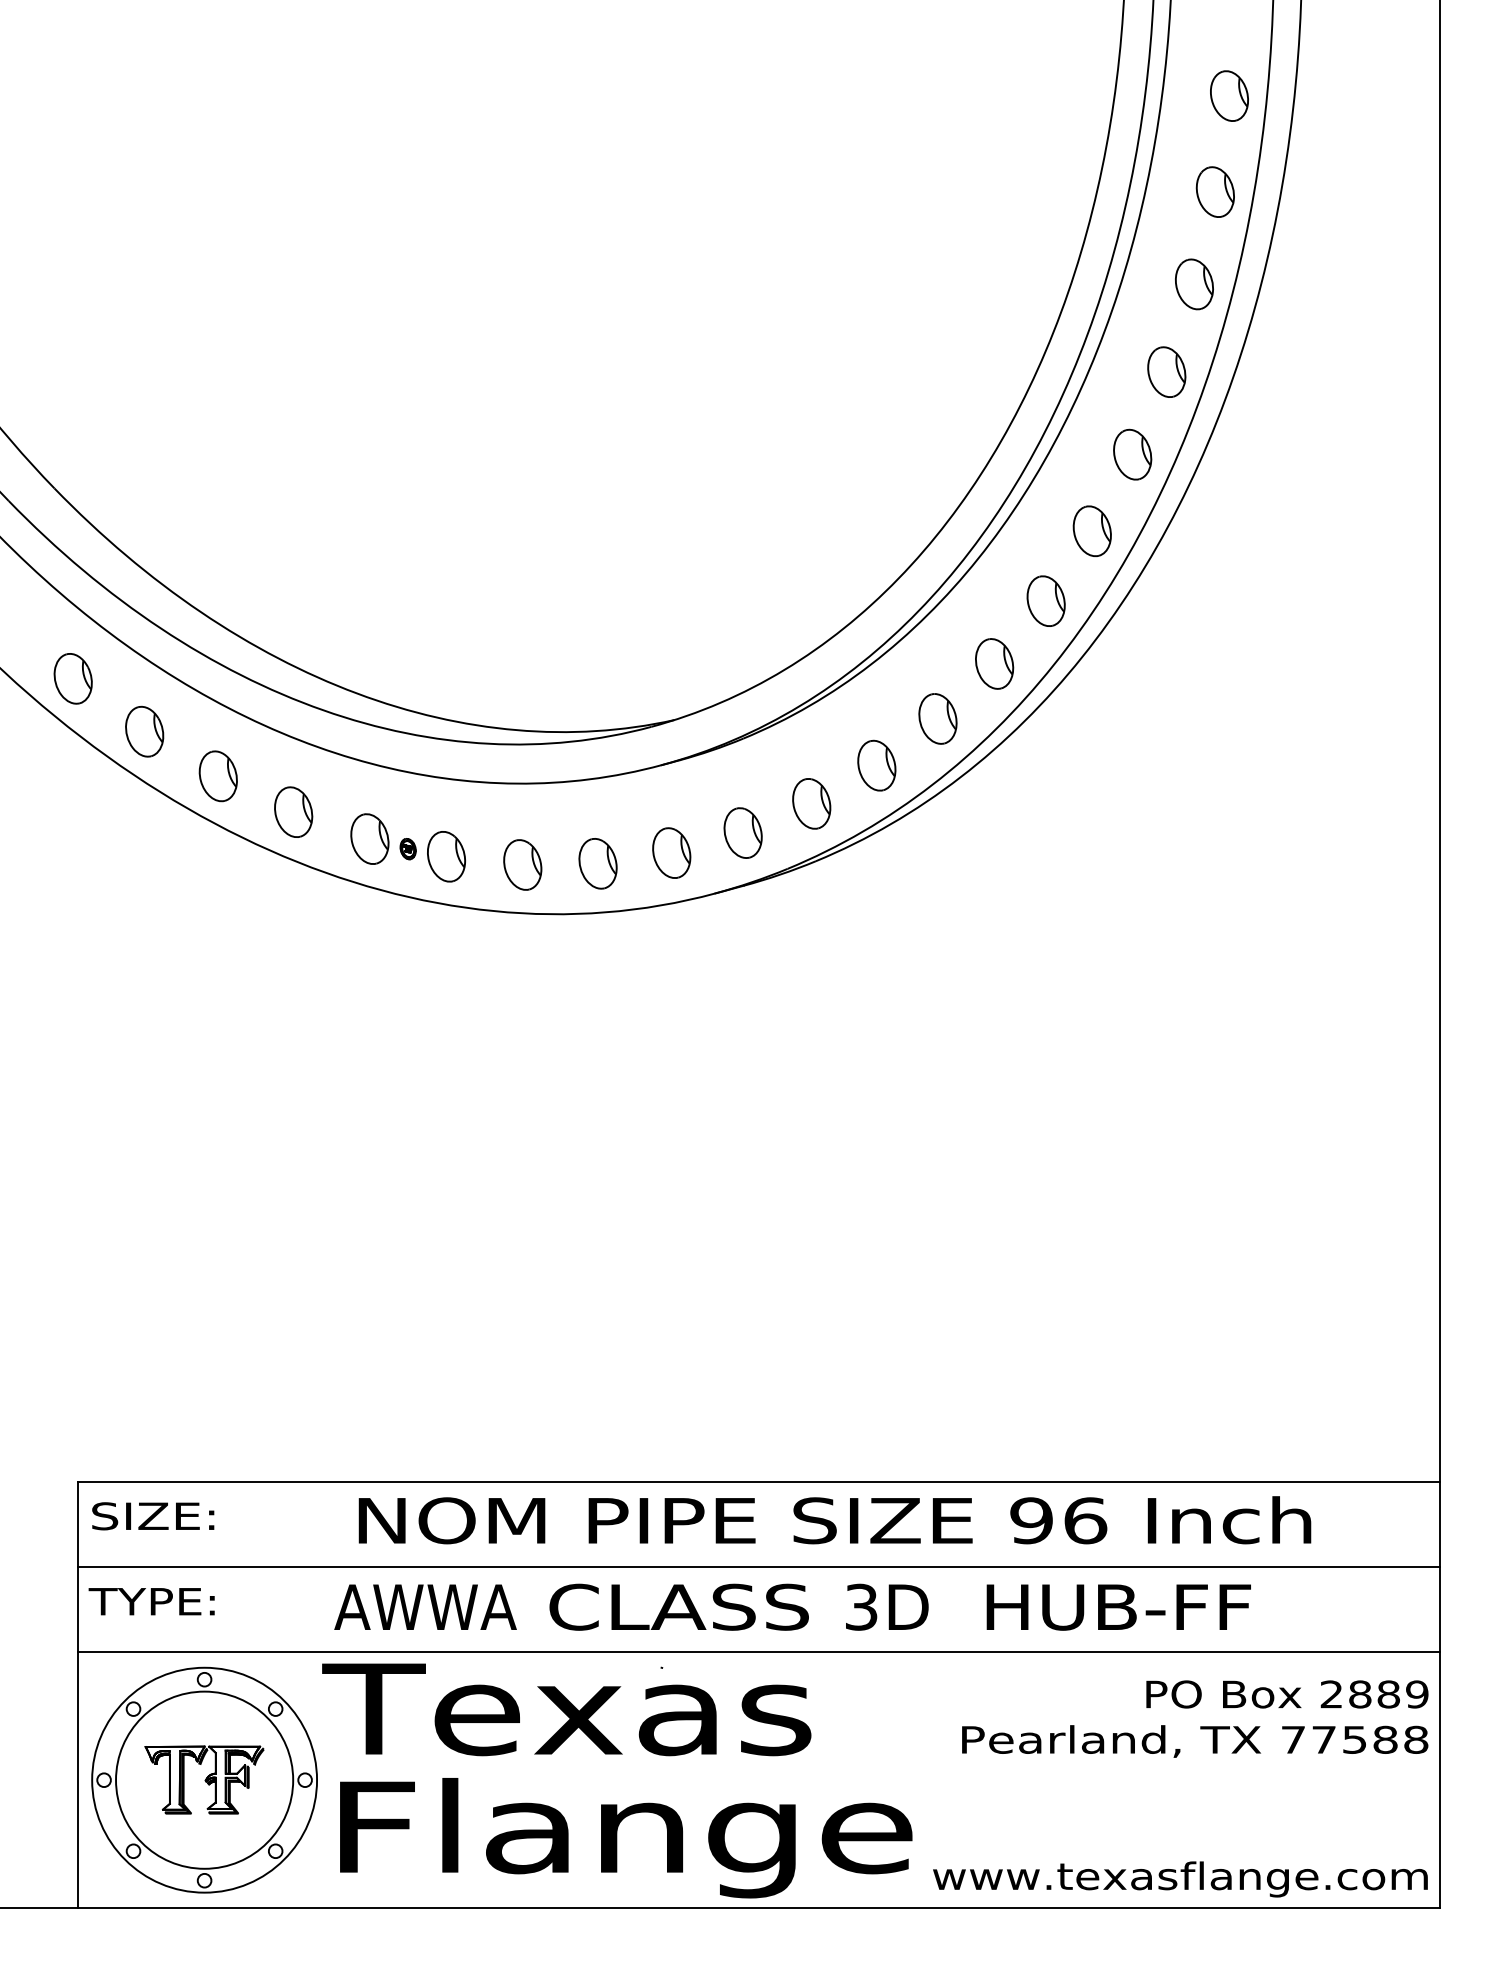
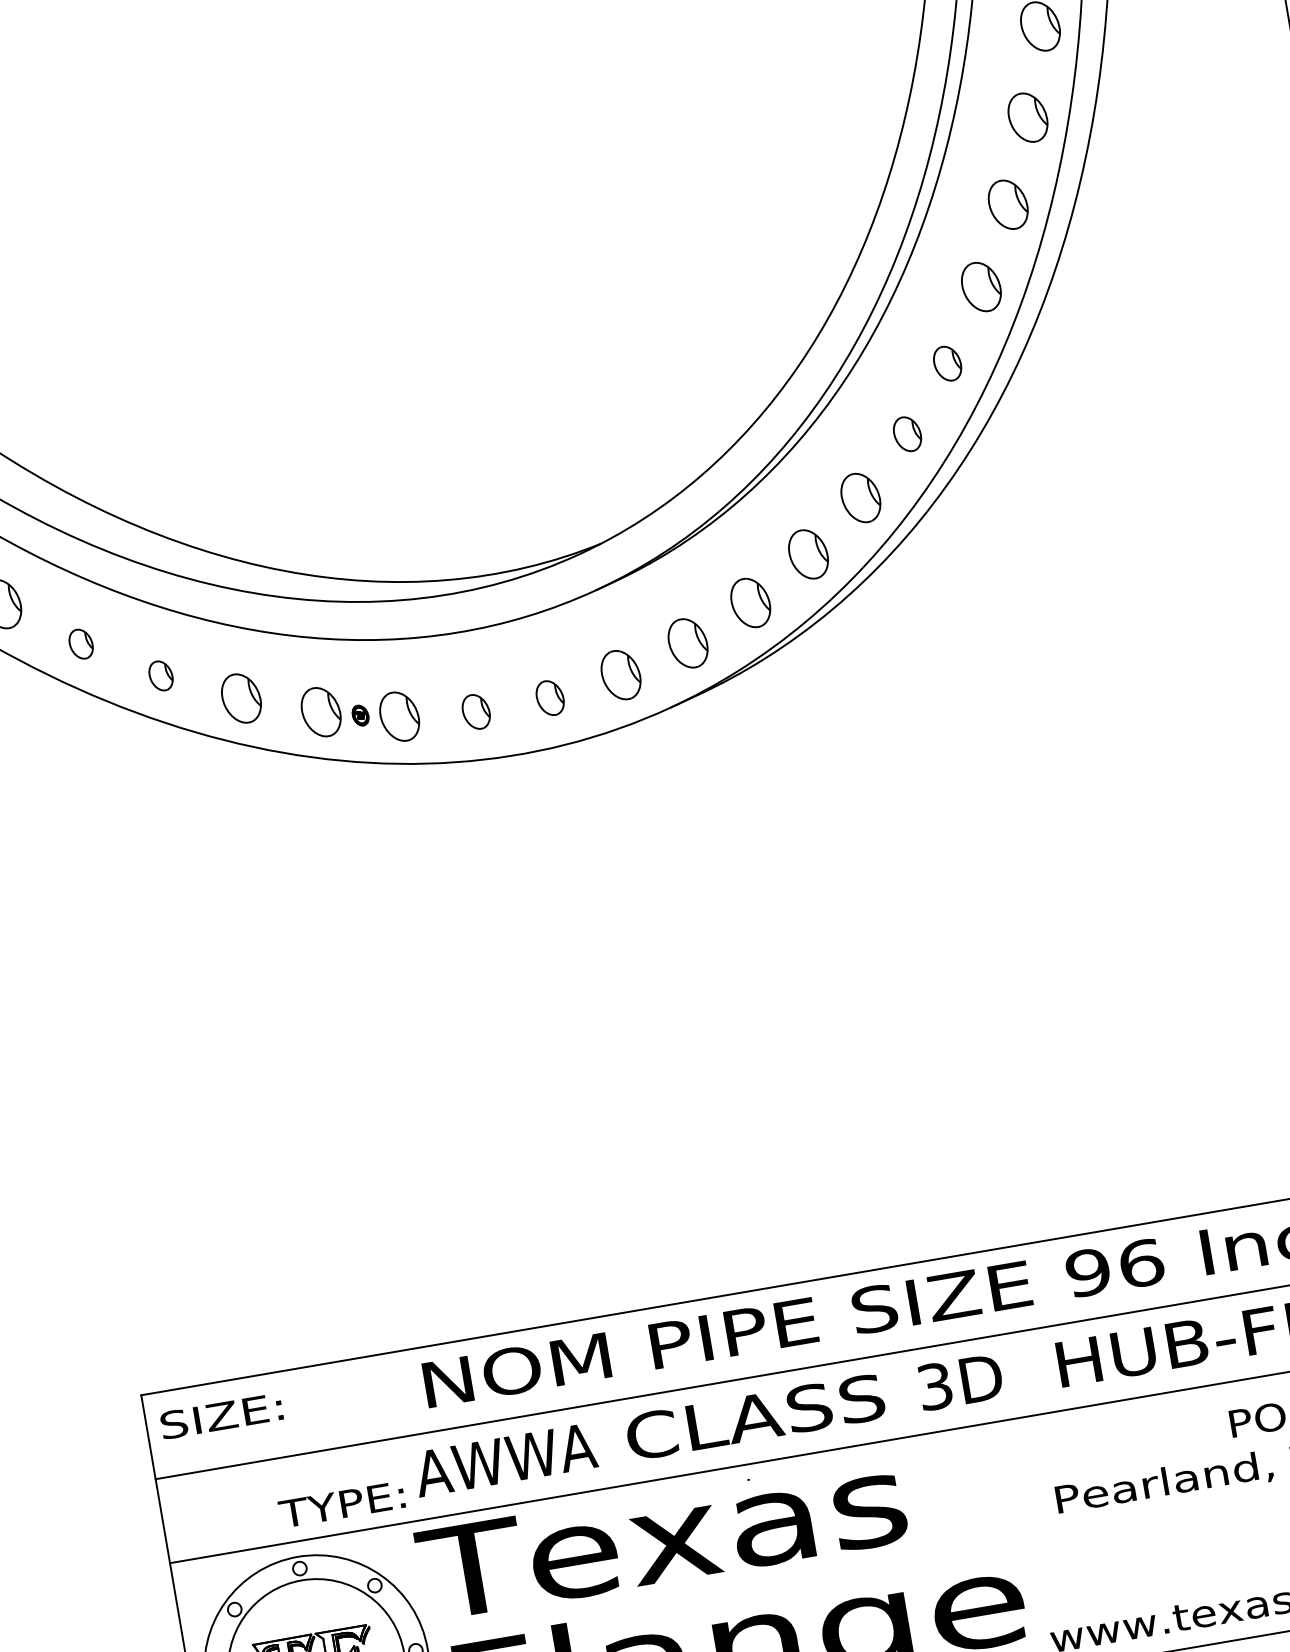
part: (1045, 600) -> (946, 363), size x0.7
part: (994, 663) -> (907, 433), size x0.7
part: (144, 731) -> (80, 644), size x0.6
part: (217, 776) -> (160, 676), size x0.6
part: (597, 863) -> (549, 697), size x0.7
part: (522, 864) -> (475, 711), size x0.7
text: (151, 1601) -> (341, 1504), moved

